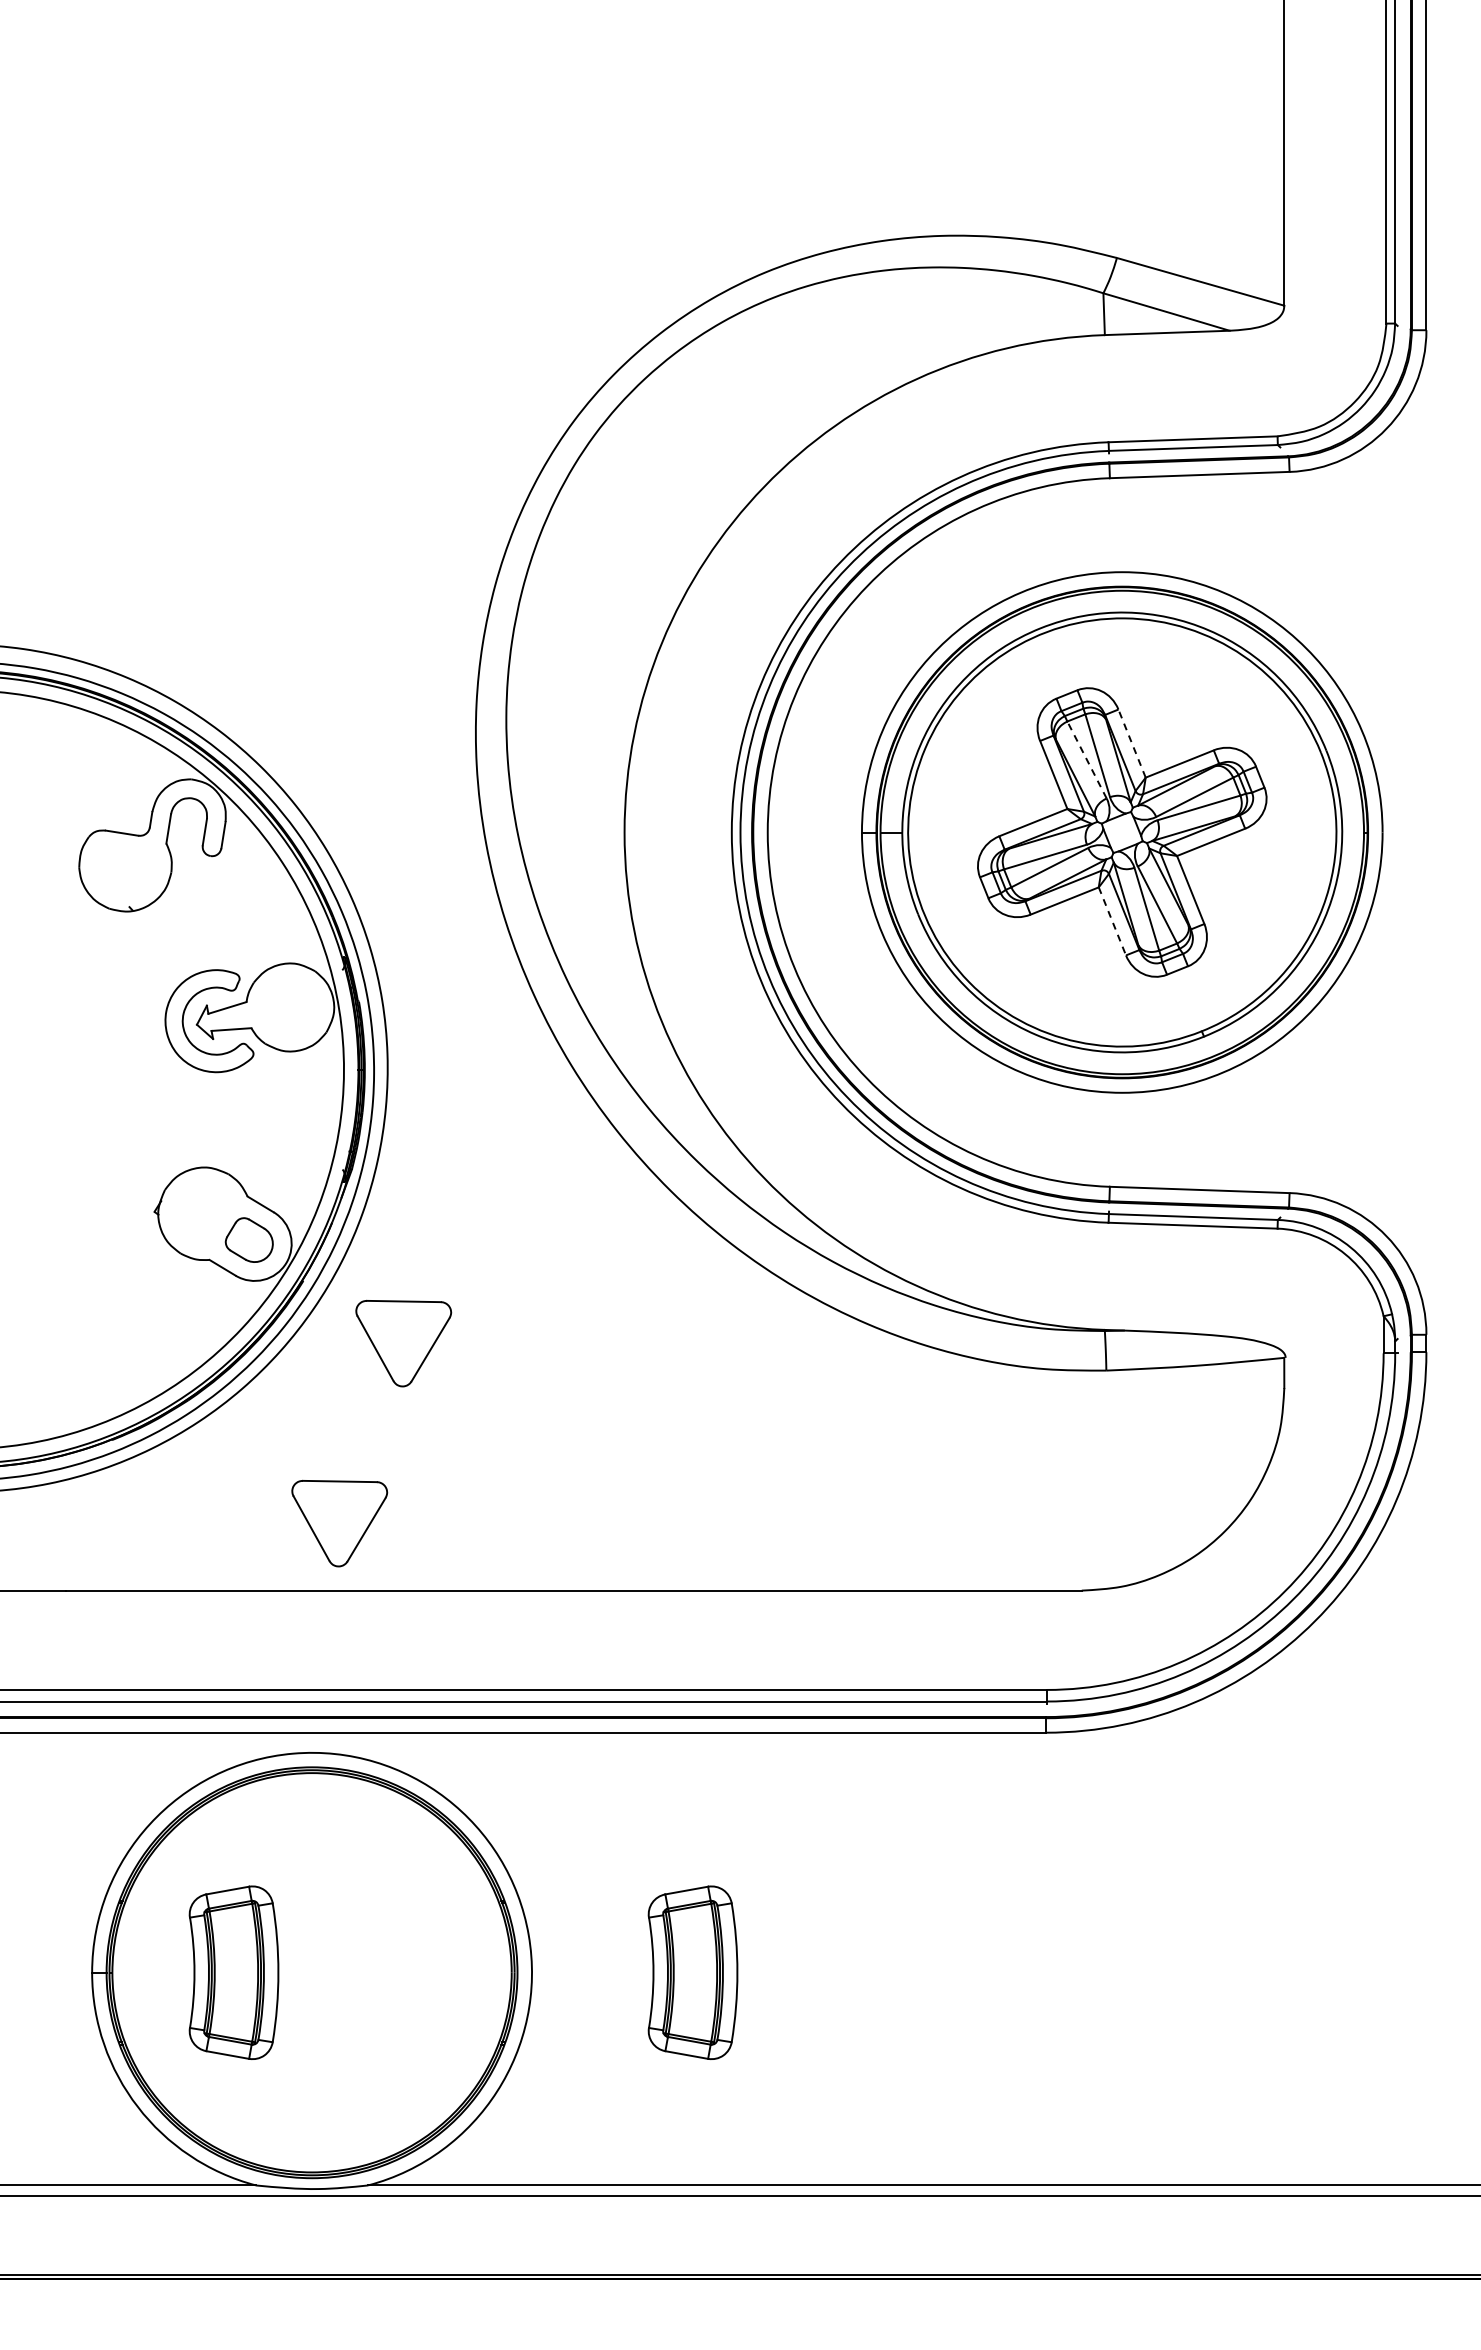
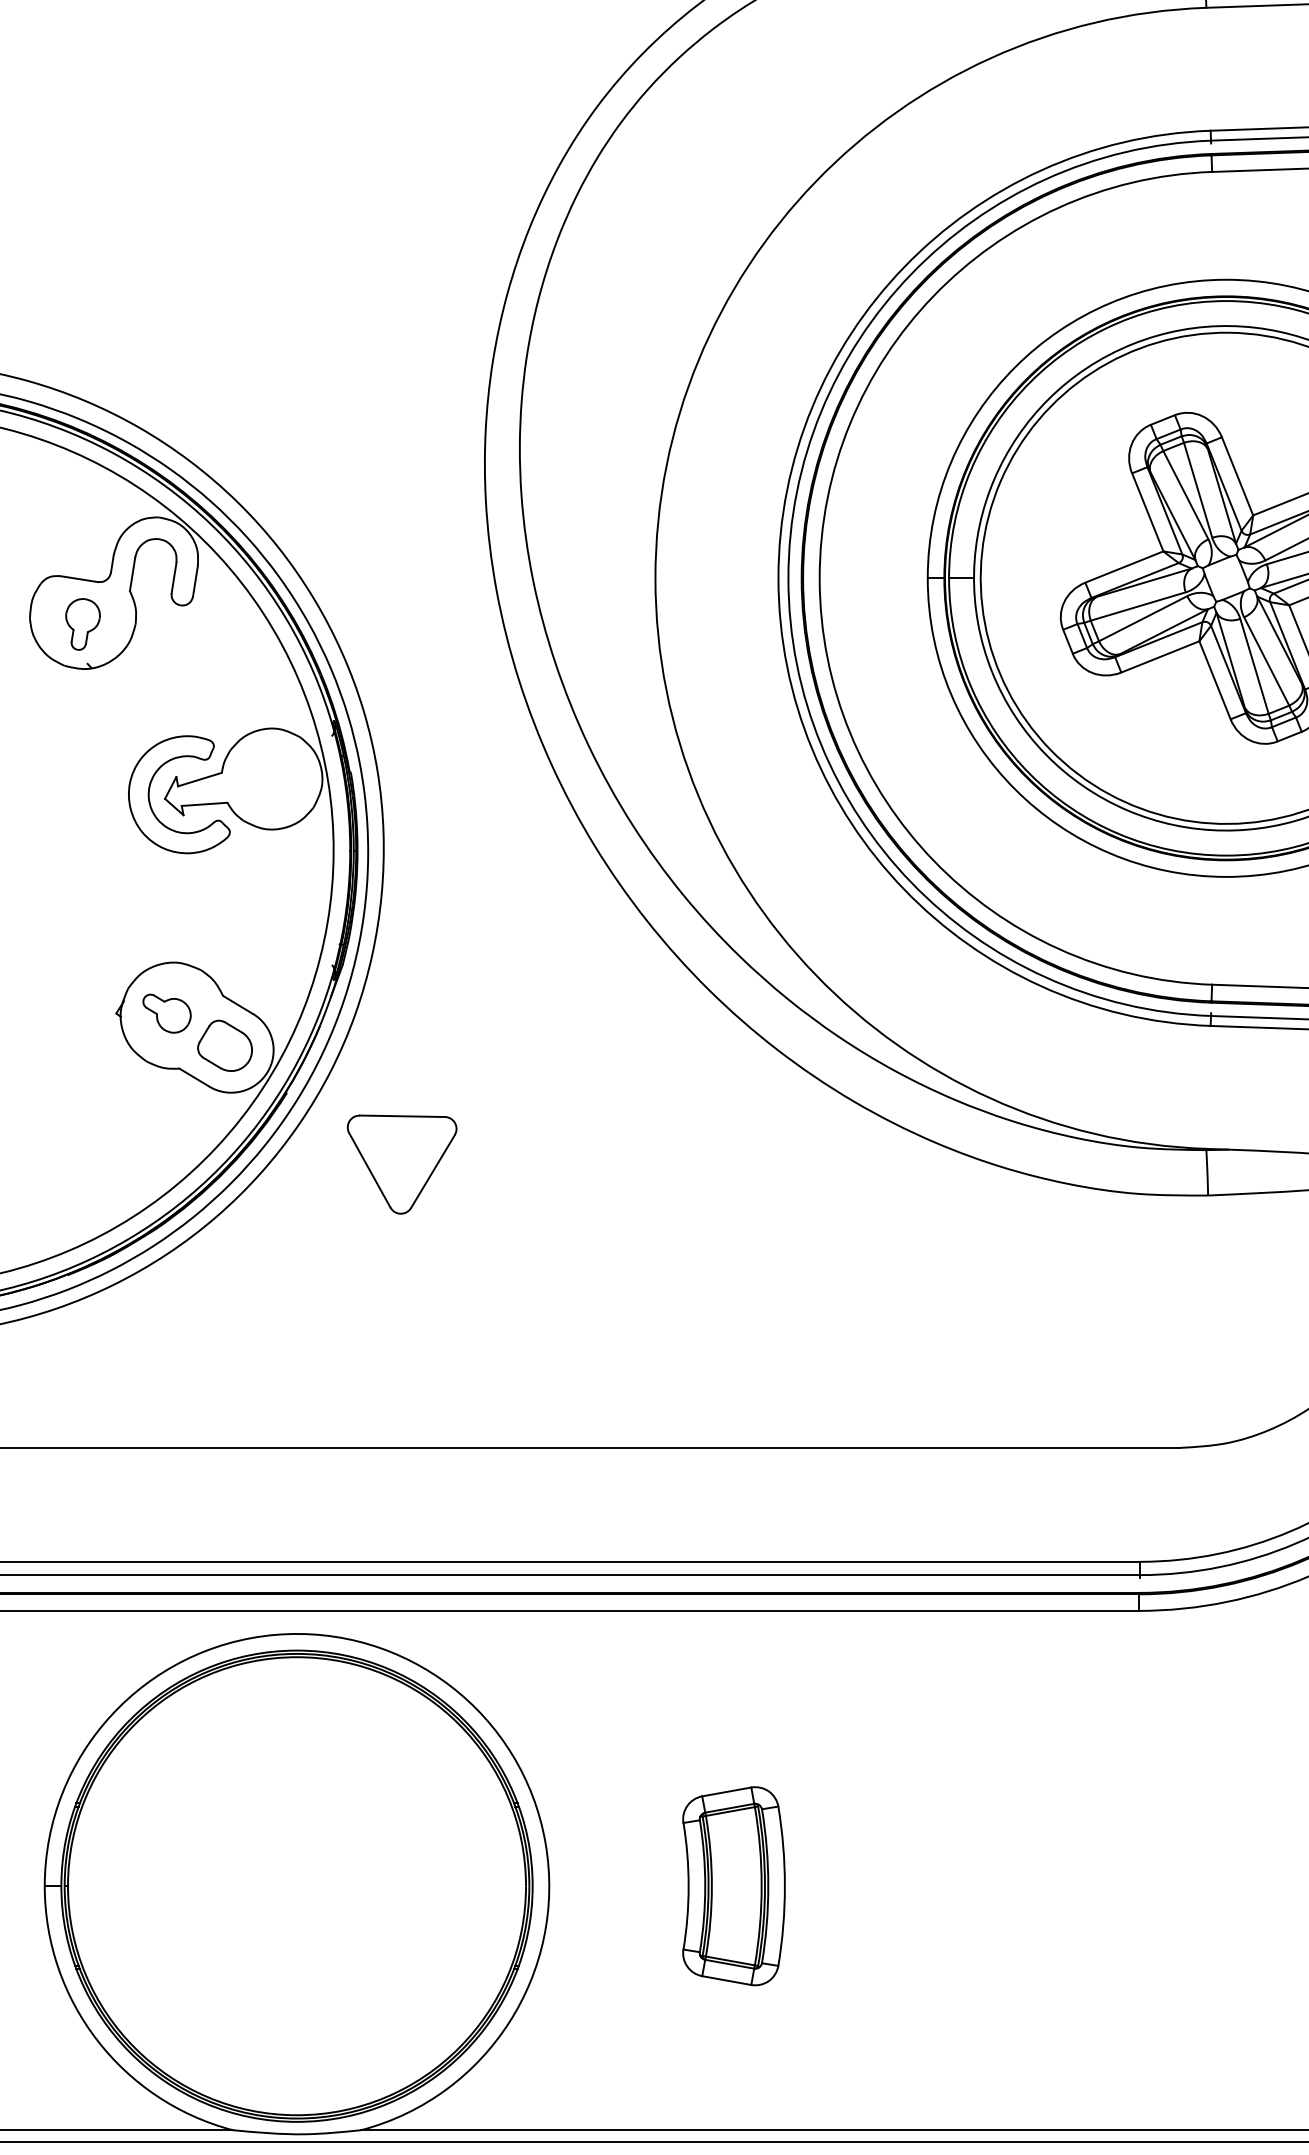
line: (1132, 743) -> (1238, 476), dashed -> solid
line: (1086, 759) -> (1185, 494), dashed -> solid
part: (125, 872) -> (83, 624), added
line: (1112, 921) -> (1215, 680), dashed -> solid
part: (198, 1211) -> (166, 1013), added
part: (339, 1523) -> (328, 1370), removed
part: (233, 1972) -> (206, 1885), removed

